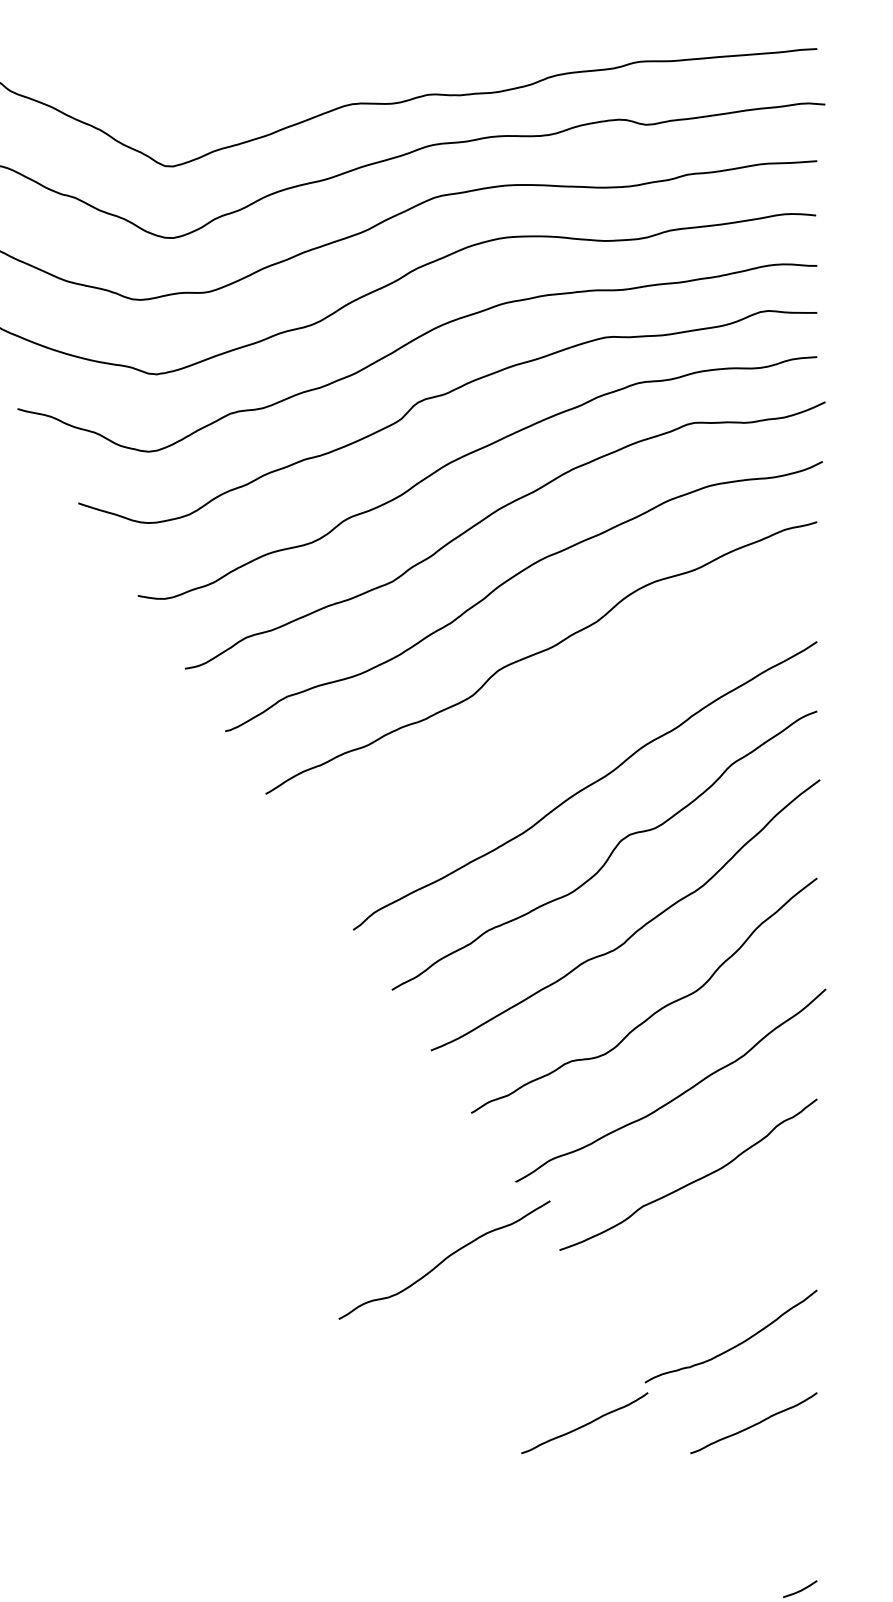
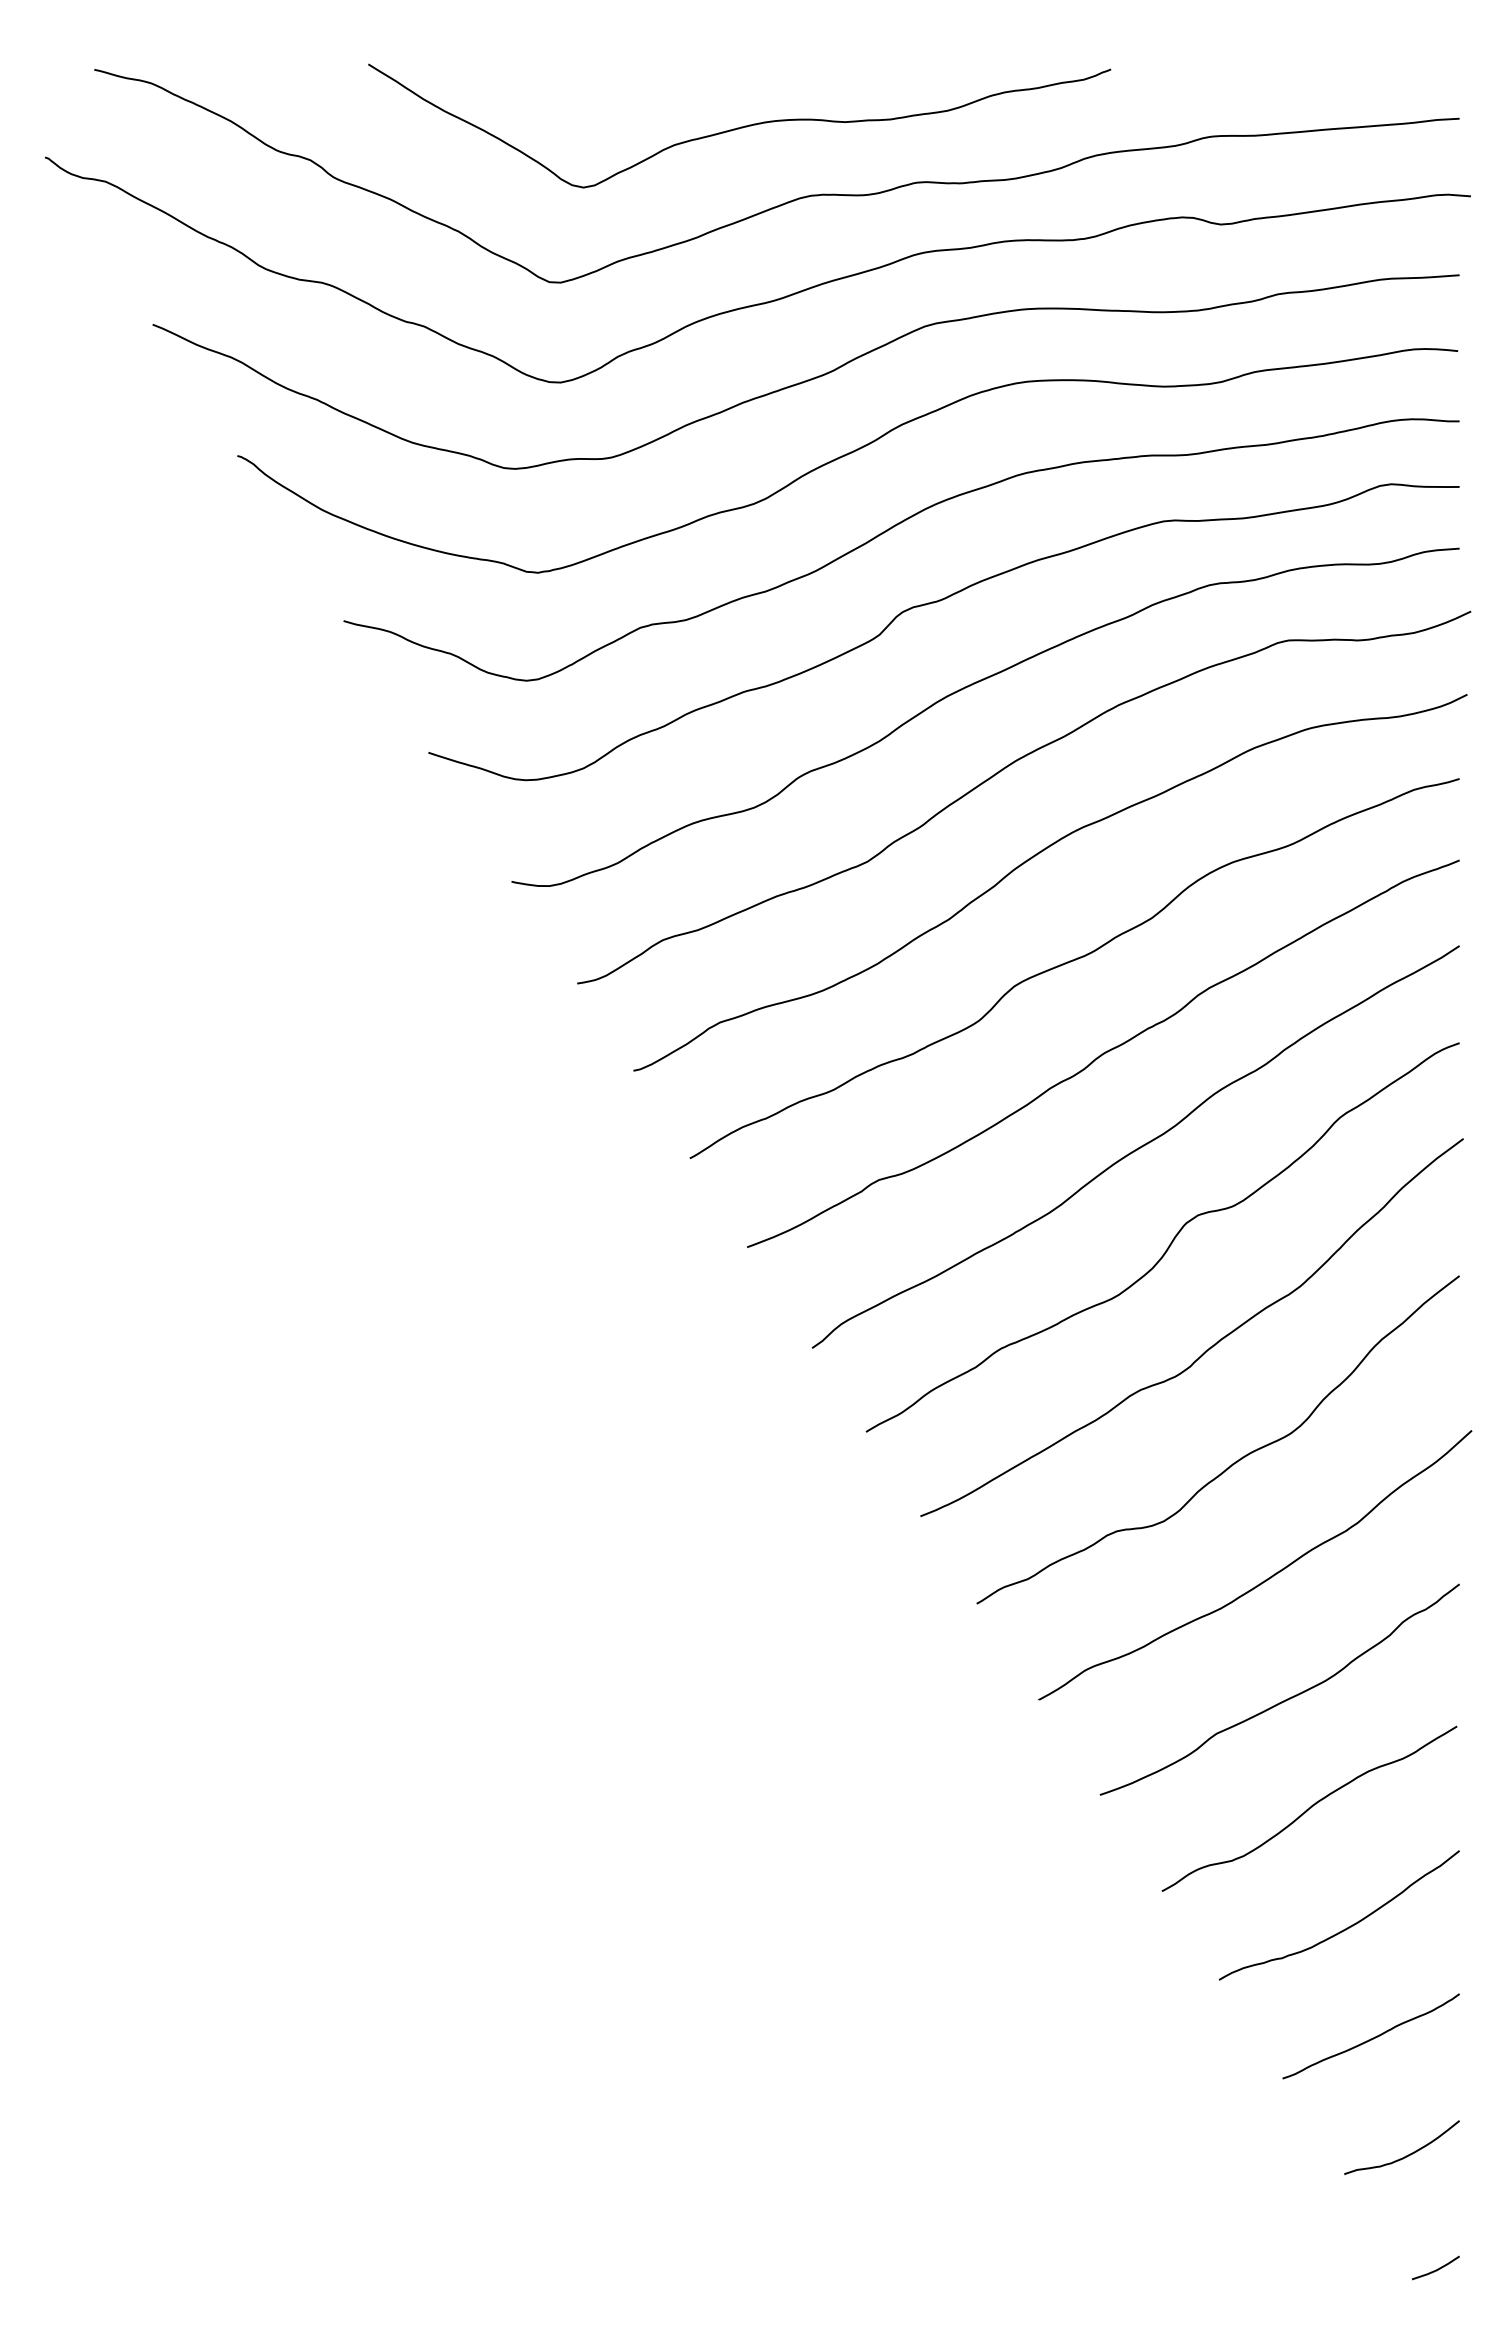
curve: (301, 55) -> (739, 127), added
curve: (562, 718) -> (1103, 1053), added
curve: (444, 1259) -> (1309, 1808), moved
curve: (584, 1424) -> (1134, 2038), removed
curve: (779, 1508) -> (1406, 2155), added

